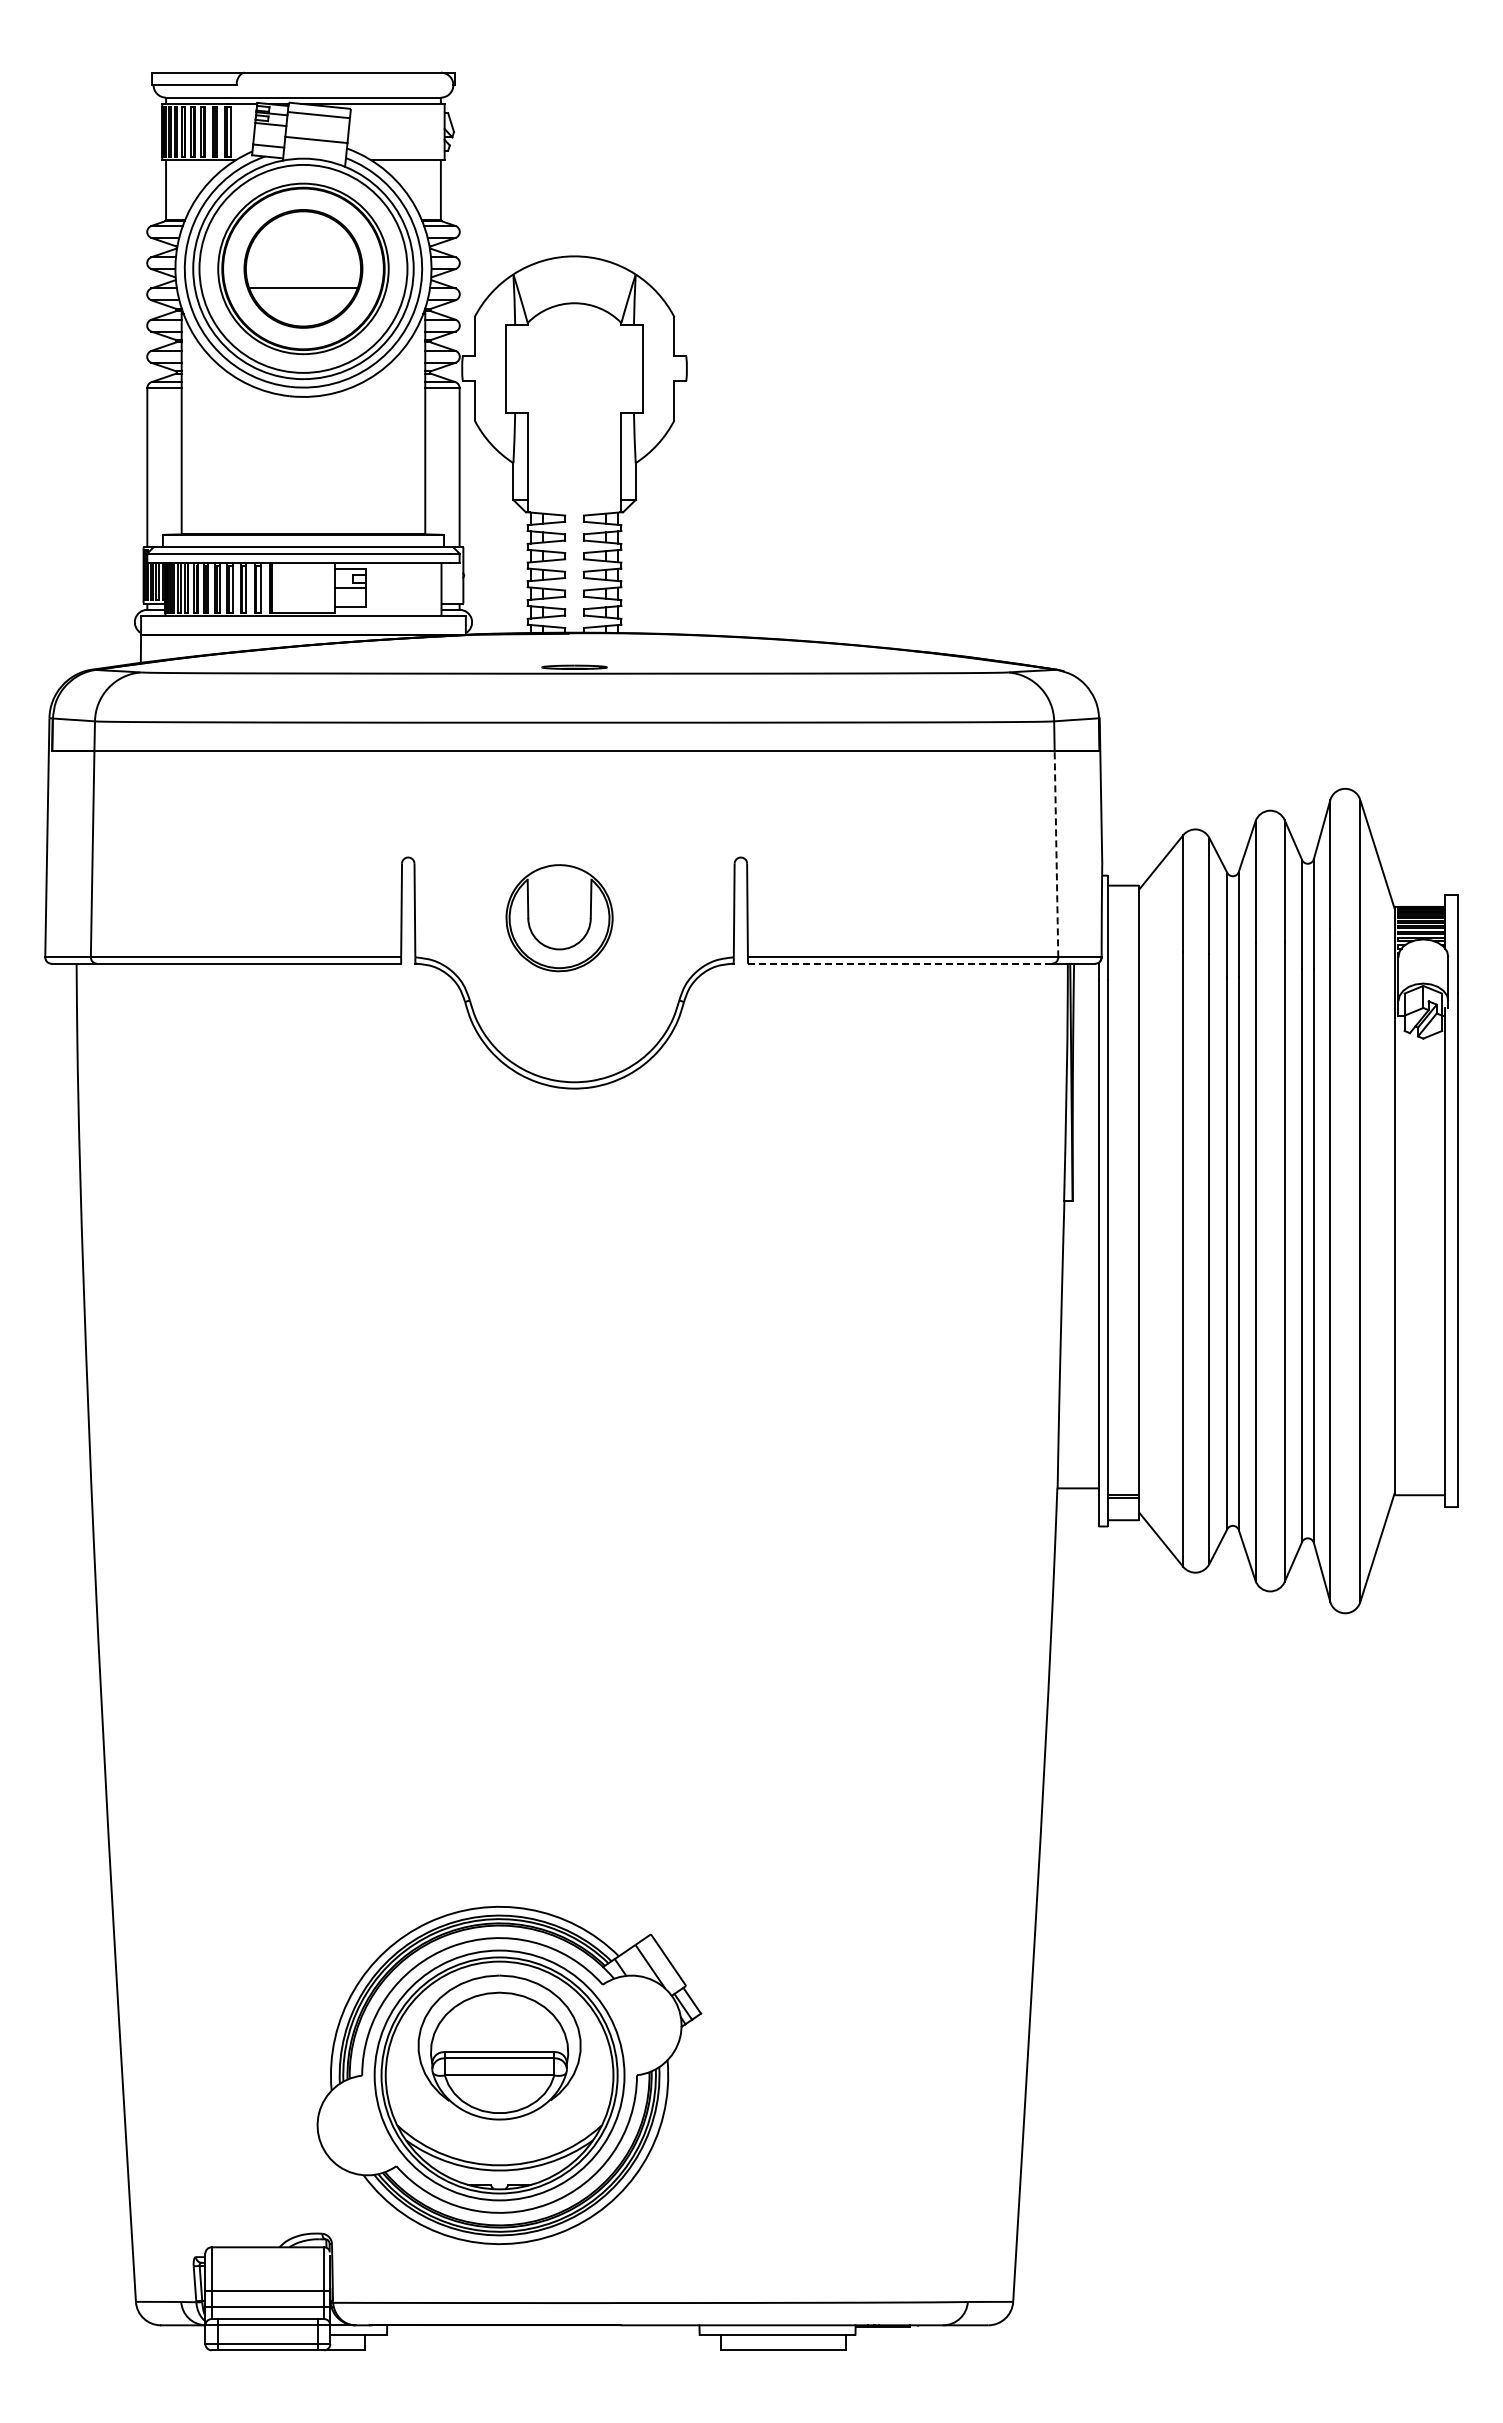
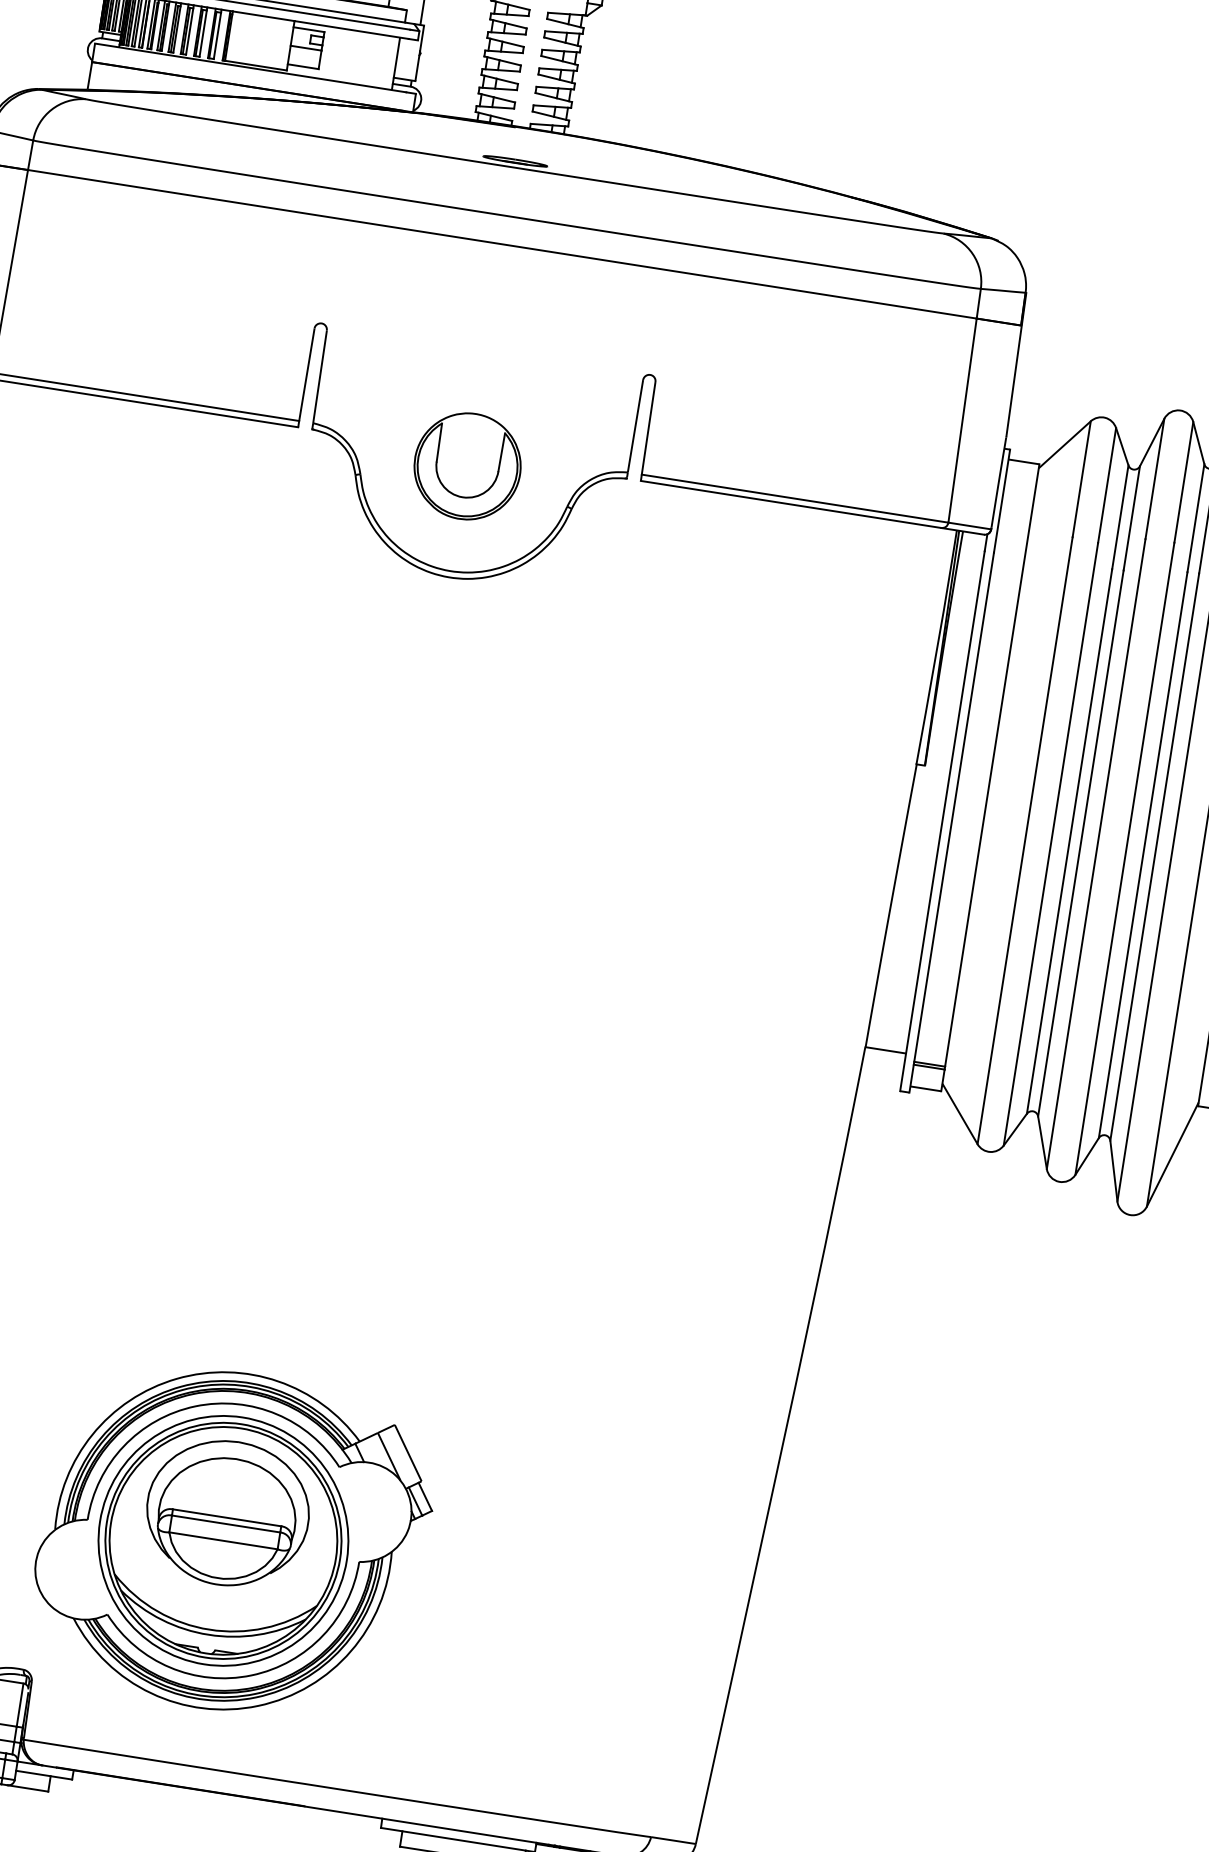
line: (1056, 853) -> (962, 419), dashed -> solid
part: (559, 918) -> (467, 466), moved
line: (899, 963) -> (790, 504), dashed -> solid

